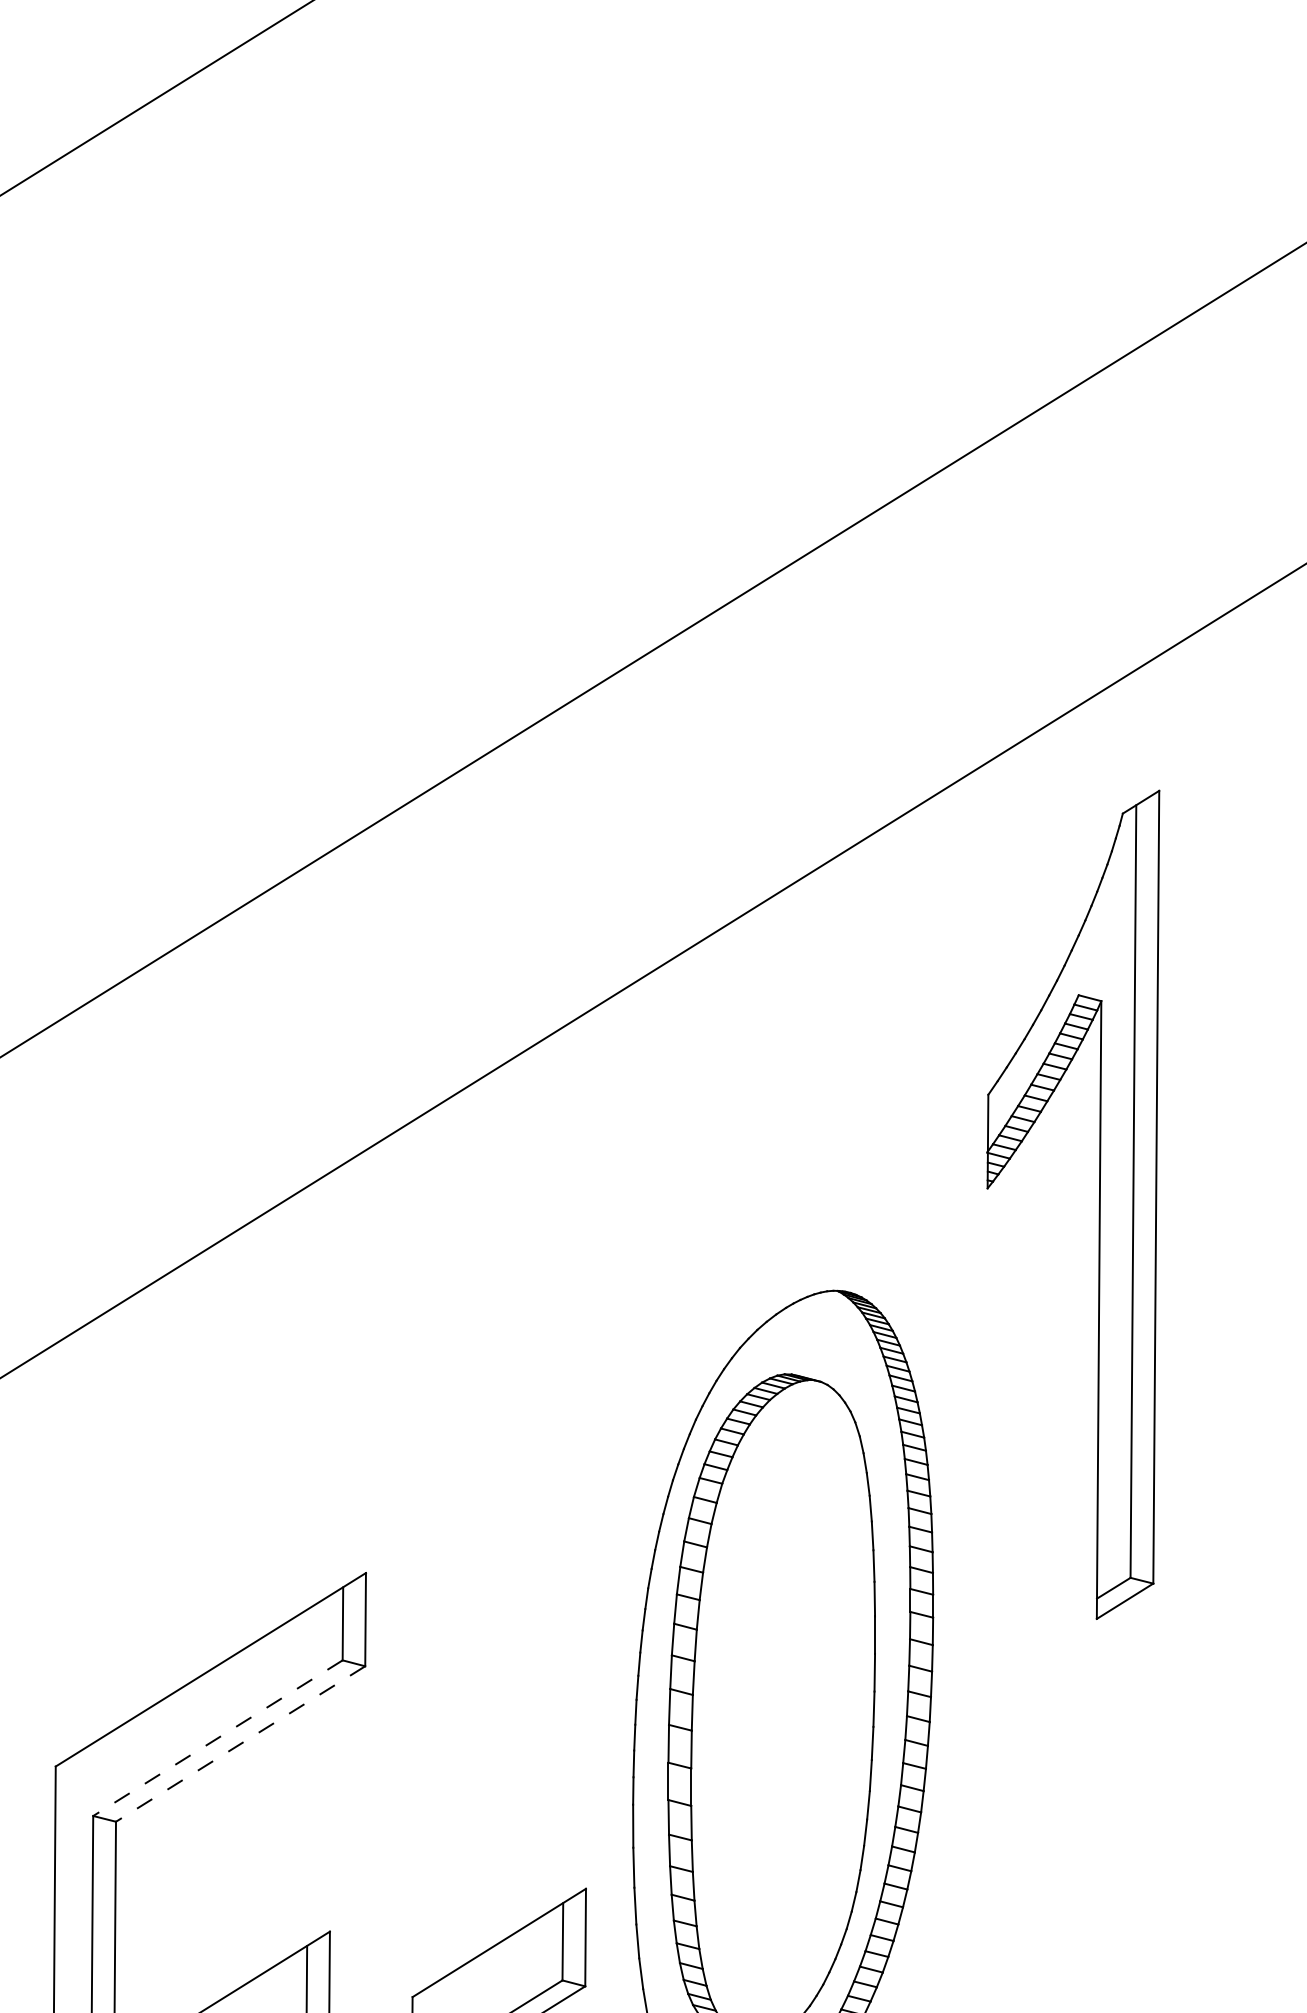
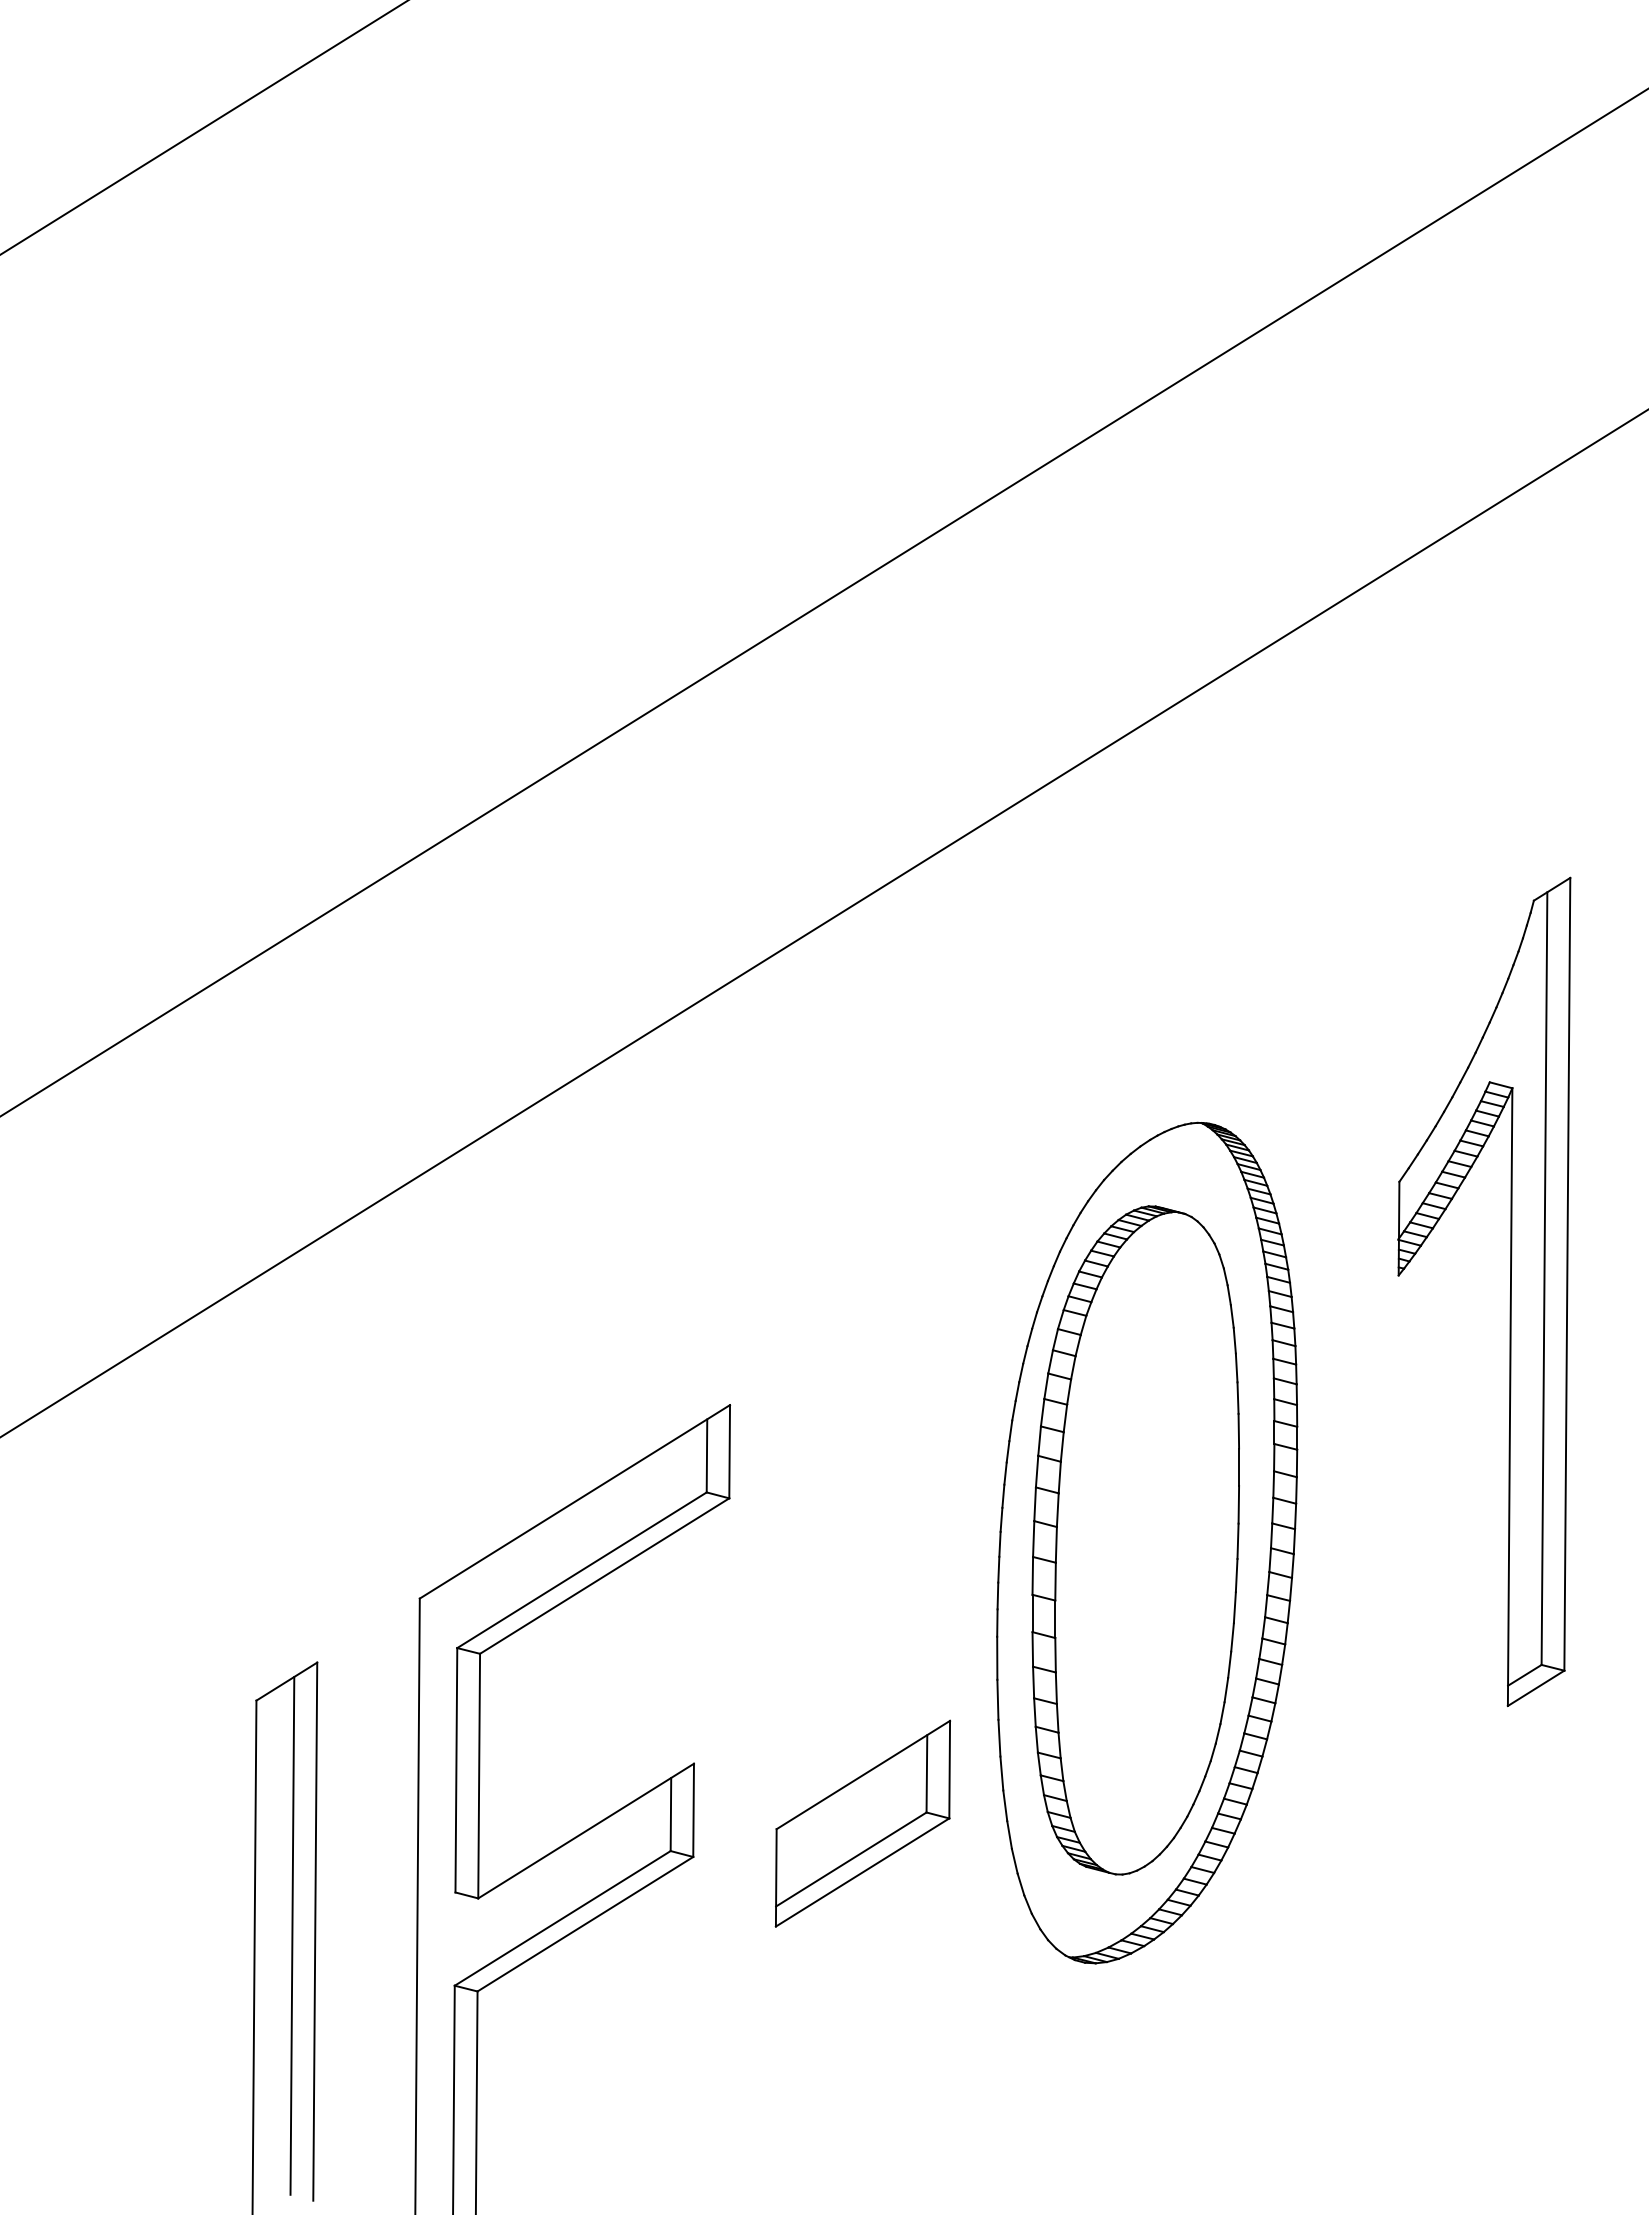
part: (1099, 1204) -> (1510, 1291), moved
line: (217, 1738) -> (581, 1570), dashed -> solid
line: (240, 1744) -> (604, 1576), dashed -> solid

